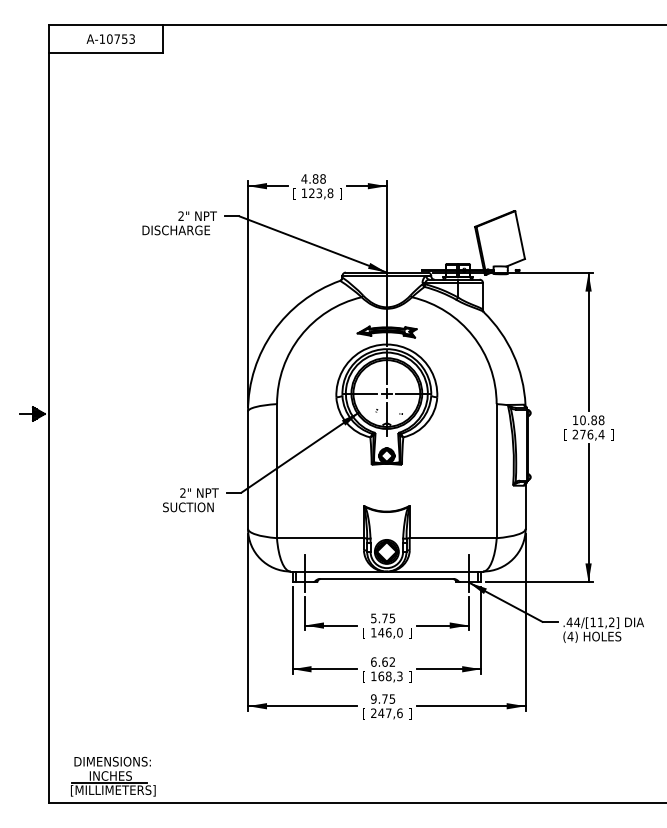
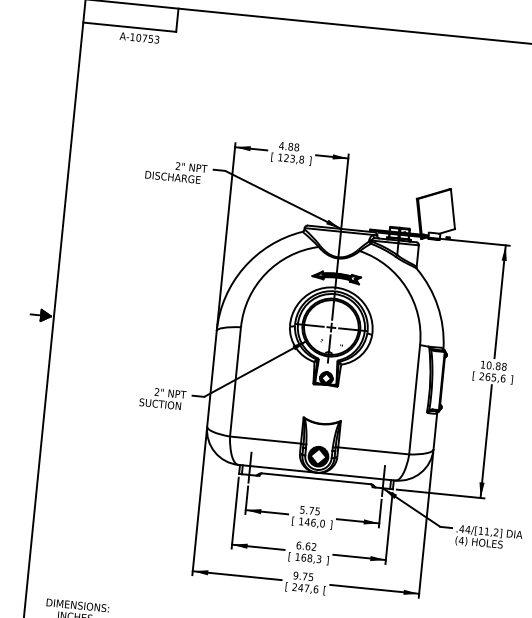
text: (110, 38) -> (139, 37), moved
text: (592, 434) -> (495, 377), 276,4 -> 265,6
text: (410, 713) -> (324, 590), ] -> [

